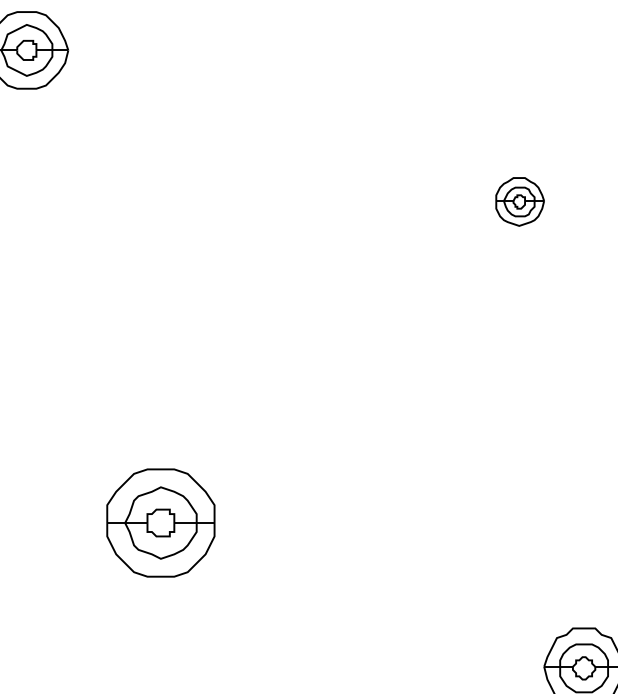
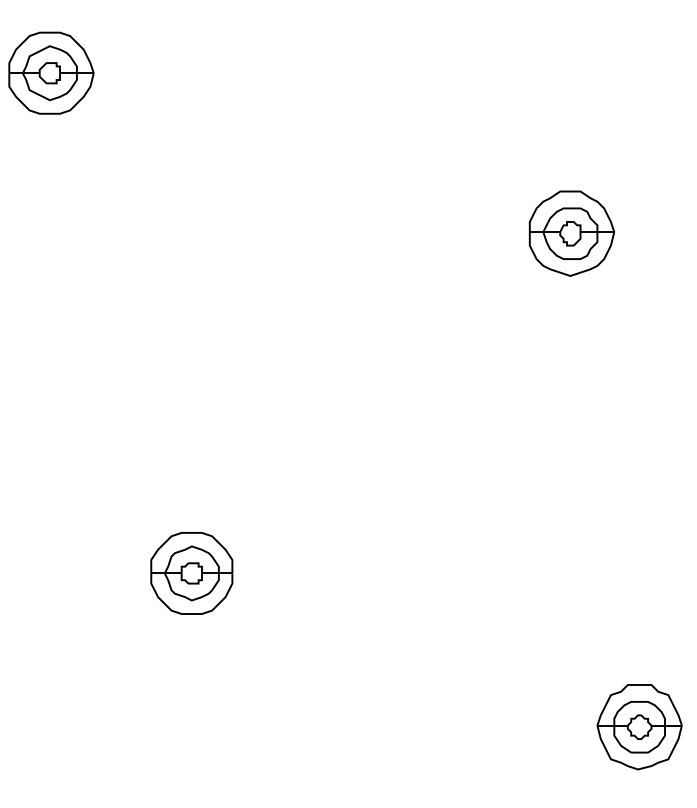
part: (519, 201) -> (571, 233), size x1.67
part: (160, 523) -> (191, 573), size x0.71

